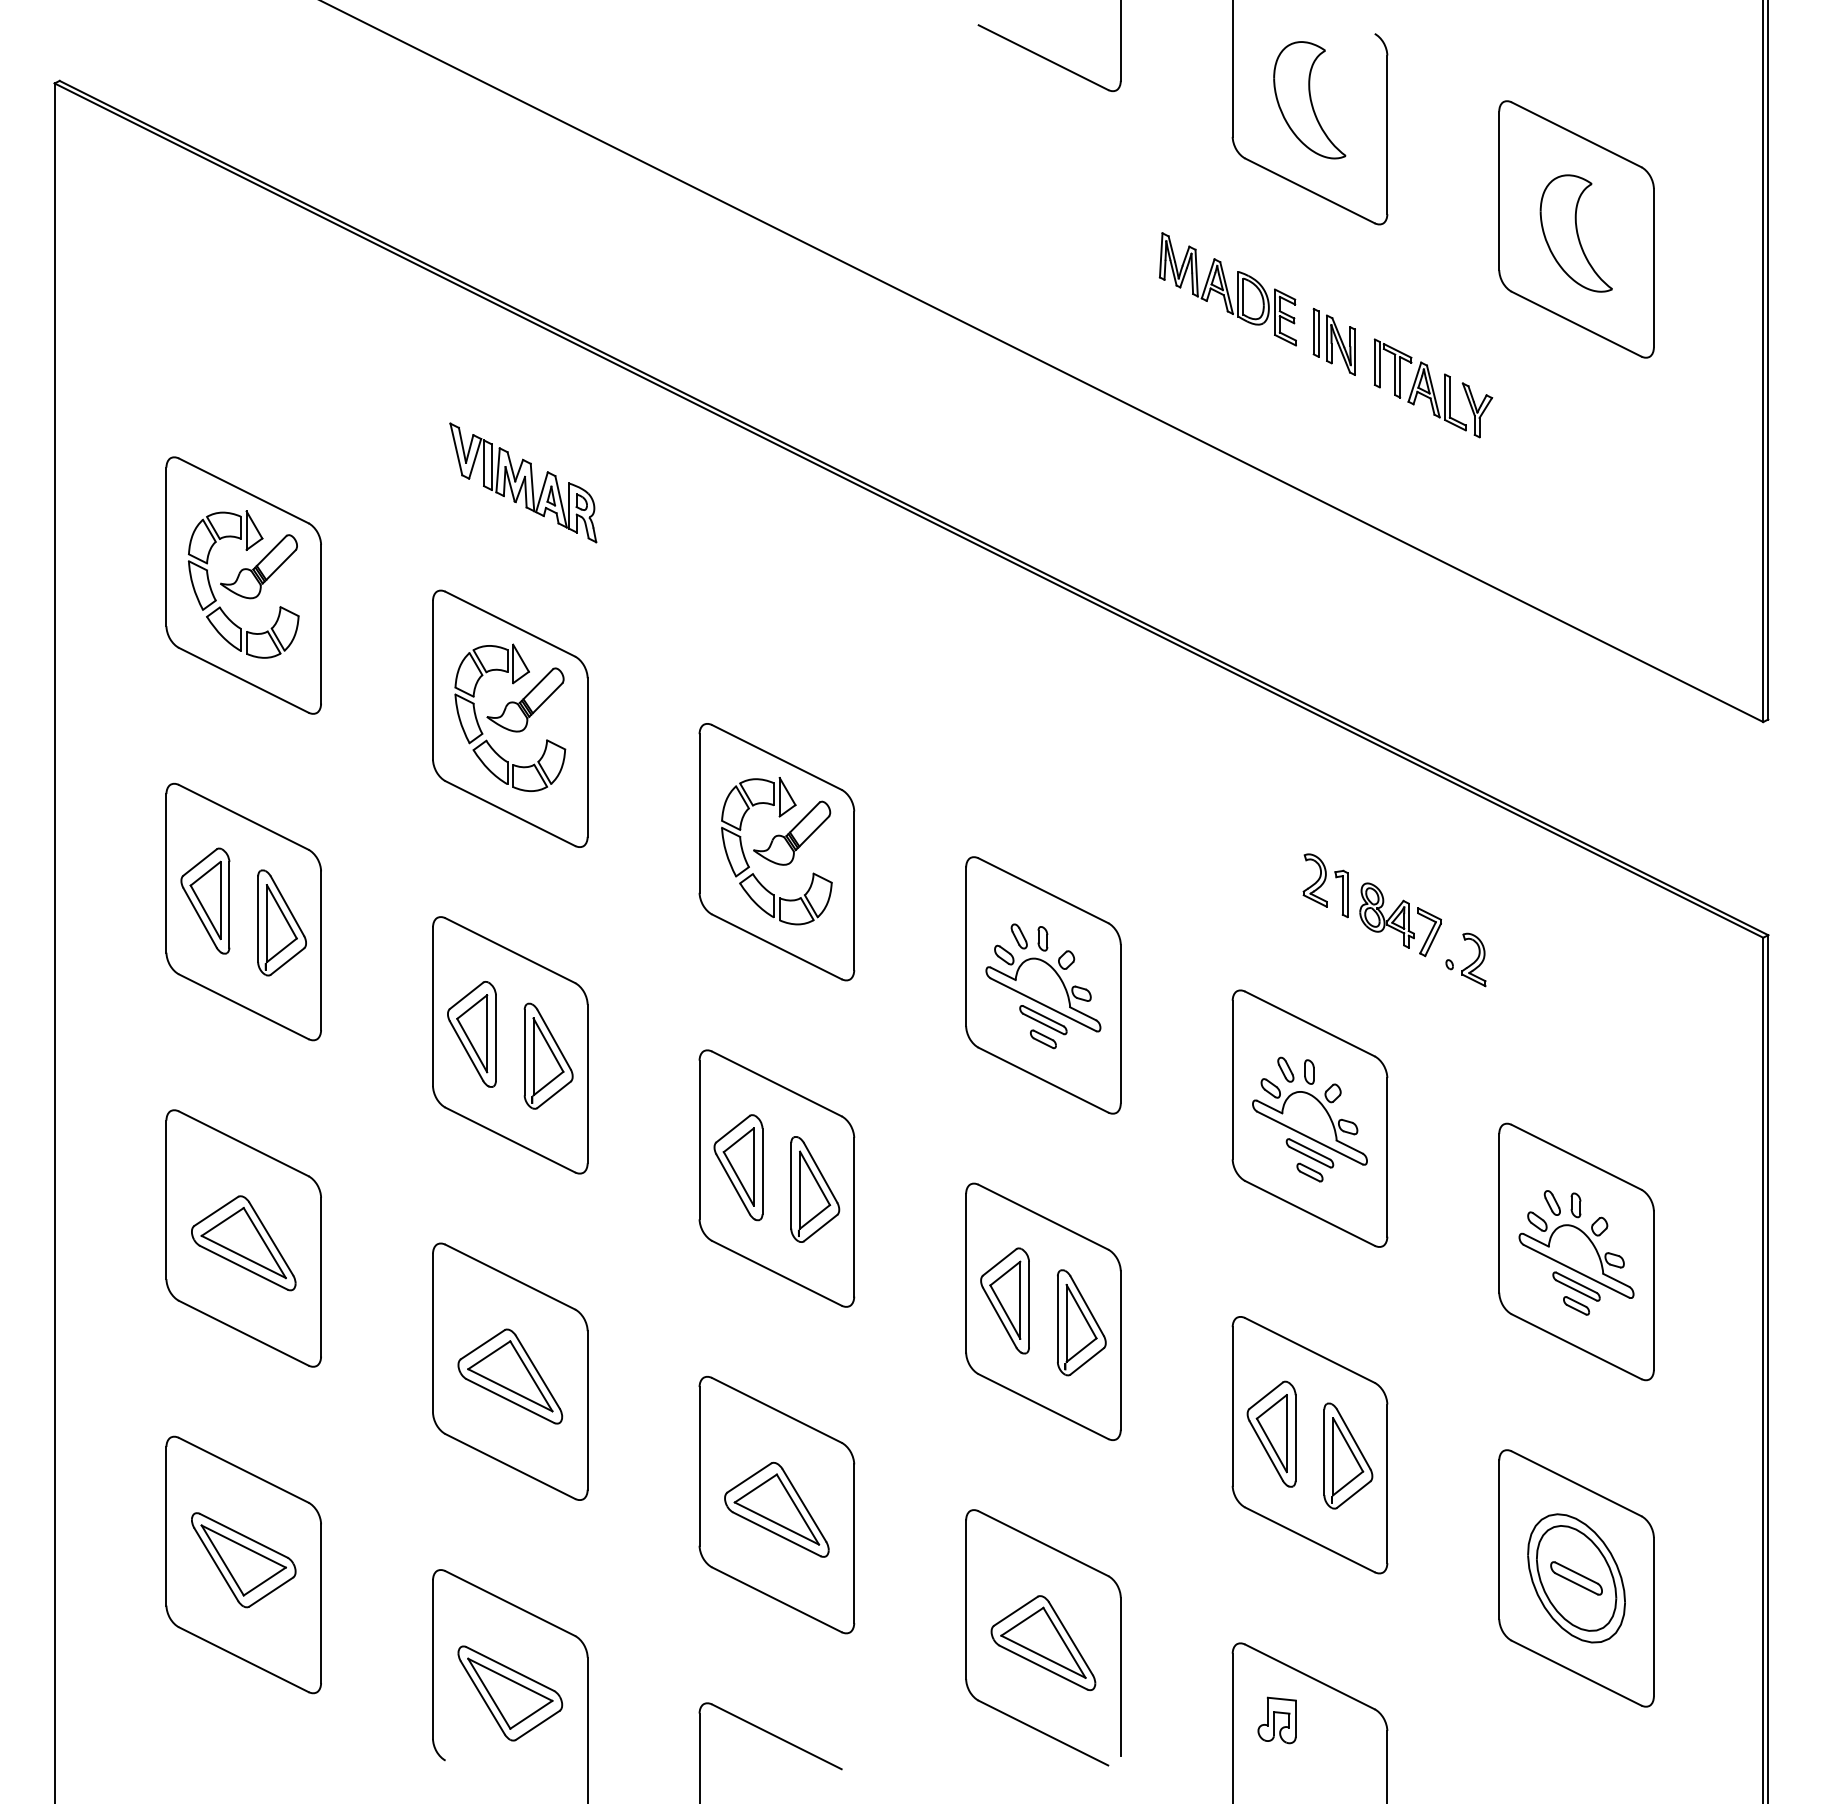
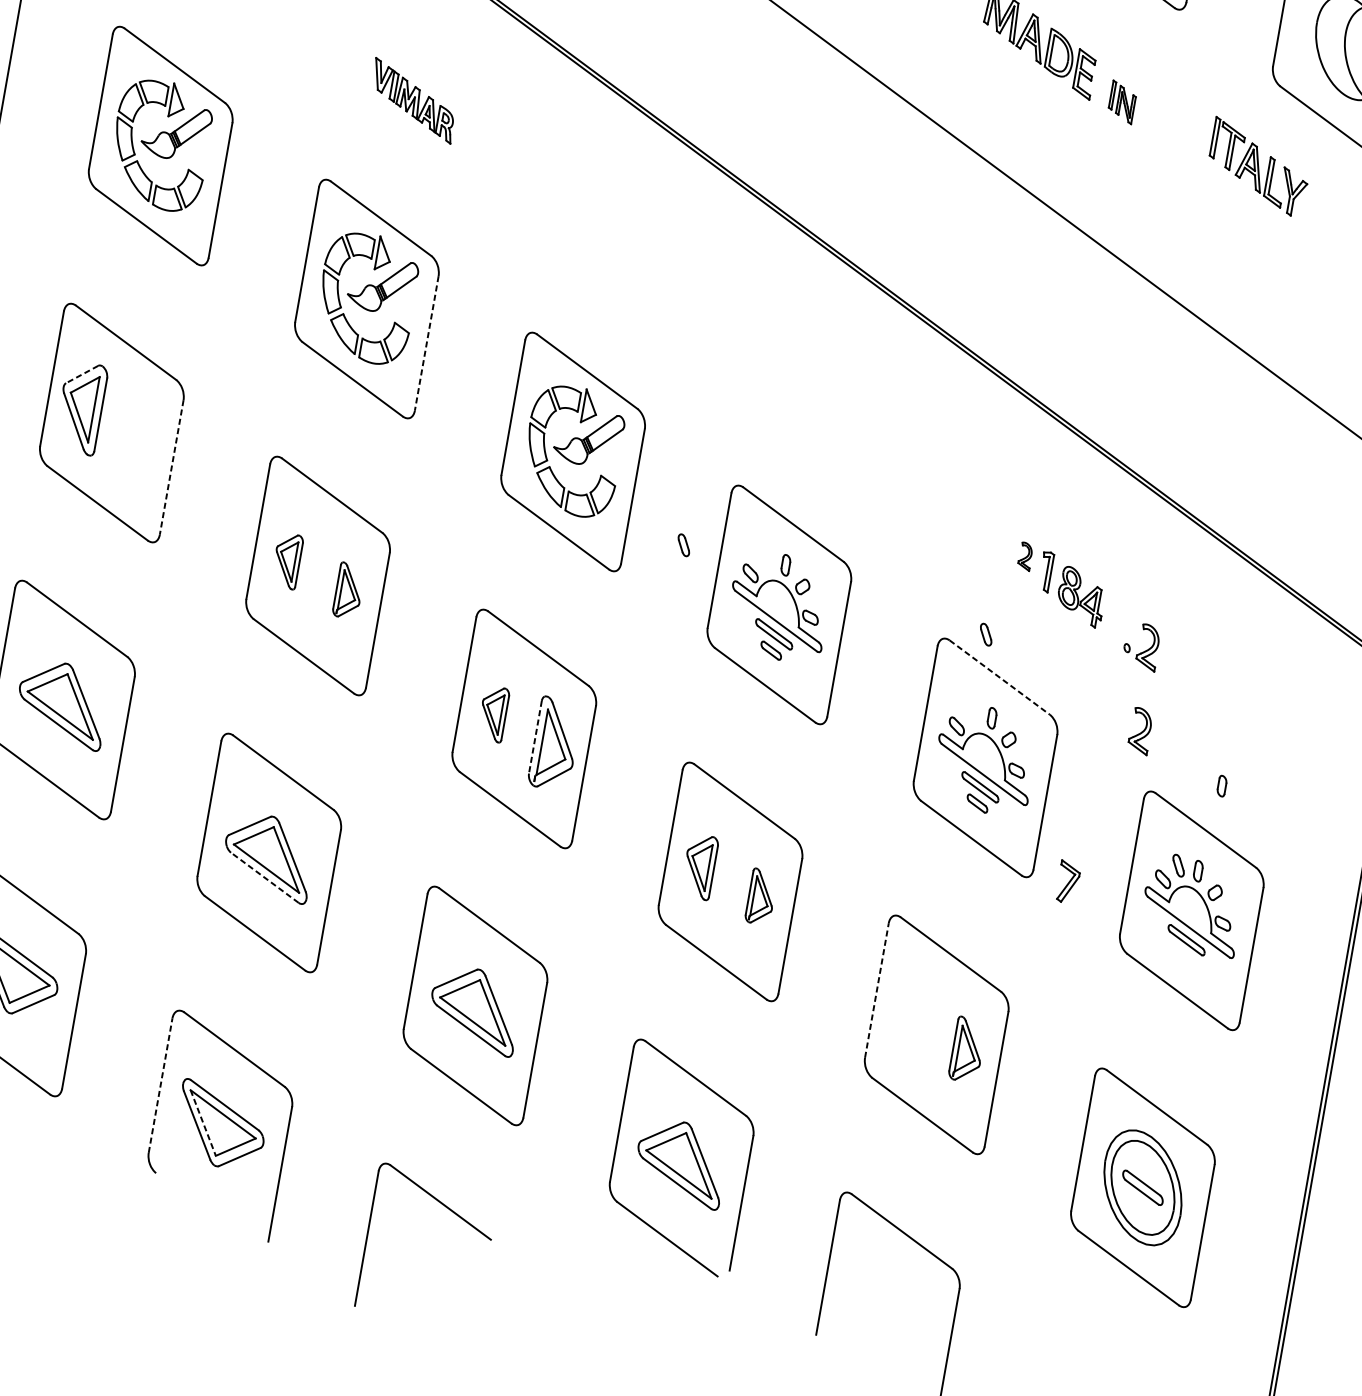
part: (1333, 341) -> (1121, 102), size x0.7
part: (1433, 388) -> (1258, 167), moved
part: (523, 482) -> (413, 100), size x0.7
line: (587, 758) -> (426, 344), solid -> dashed
line: (199, 862) -> (81, 374), solid -> dashed
part: (1314, 880) -> (1025, 556), size x0.6
part: (281, 922) -> (142, 437), removed
part: (1429, 932) -> (1068, 882), moved
part: (1018, 936) -> (683, 545), moved
line: (321, 951) -> (171, 468), solid -> dashed
line: (1310, 1024) -> (1000, 678), solid -> dashed
part: (471, 1034) -> (286, 561), size x0.6
part: (548, 1055) -> (348, 590), size x0.6
part: (1481, 1056) -> (1140, 730), added
part: (1285, 1069) -> (985, 634), moved
part: (1585, 1103) -> (1221, 786), added
part: (738, 1167) -> (493, 713), size x0.6
line: (791, 1185) -> (535, 737), solid -> dashed
part: (1004, 1300) -> (699, 866), size x0.7
part: (1576, 1305) -> (1183, 956), removed
part: (1081, 1322) -> (761, 896), size x0.6
line: (510, 1401) -> (264, 878), solid -> dashed
line: (1232, 1406) -> (876, 990), solid -> dashed
part: (1271, 1433) -> (905, 1019), removed
part: (1348, 1455) -> (967, 1049), size x0.7
line: (433, 1659) -> (161, 1085), solid -> dashed
line: (489, 1693) -> (203, 1122), solid -> dashed
part: (1276, 1720) -> (867, 1263), removed

